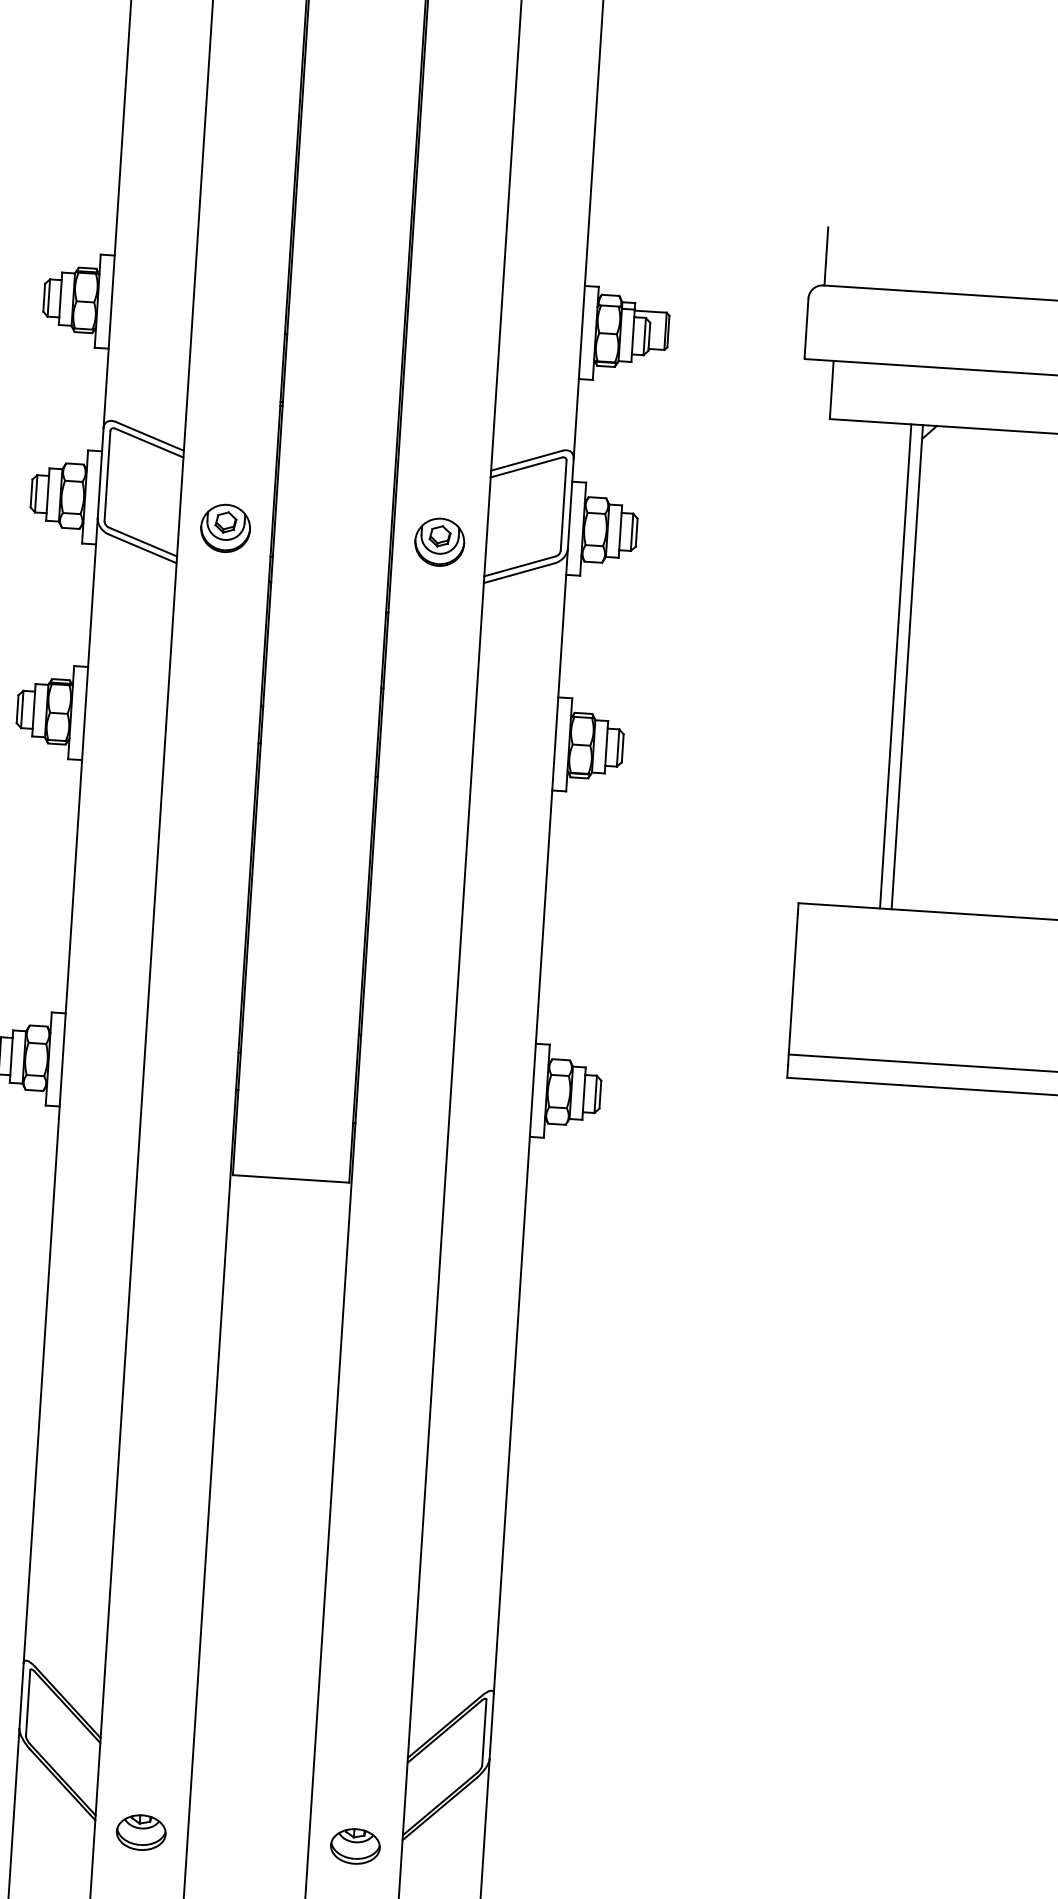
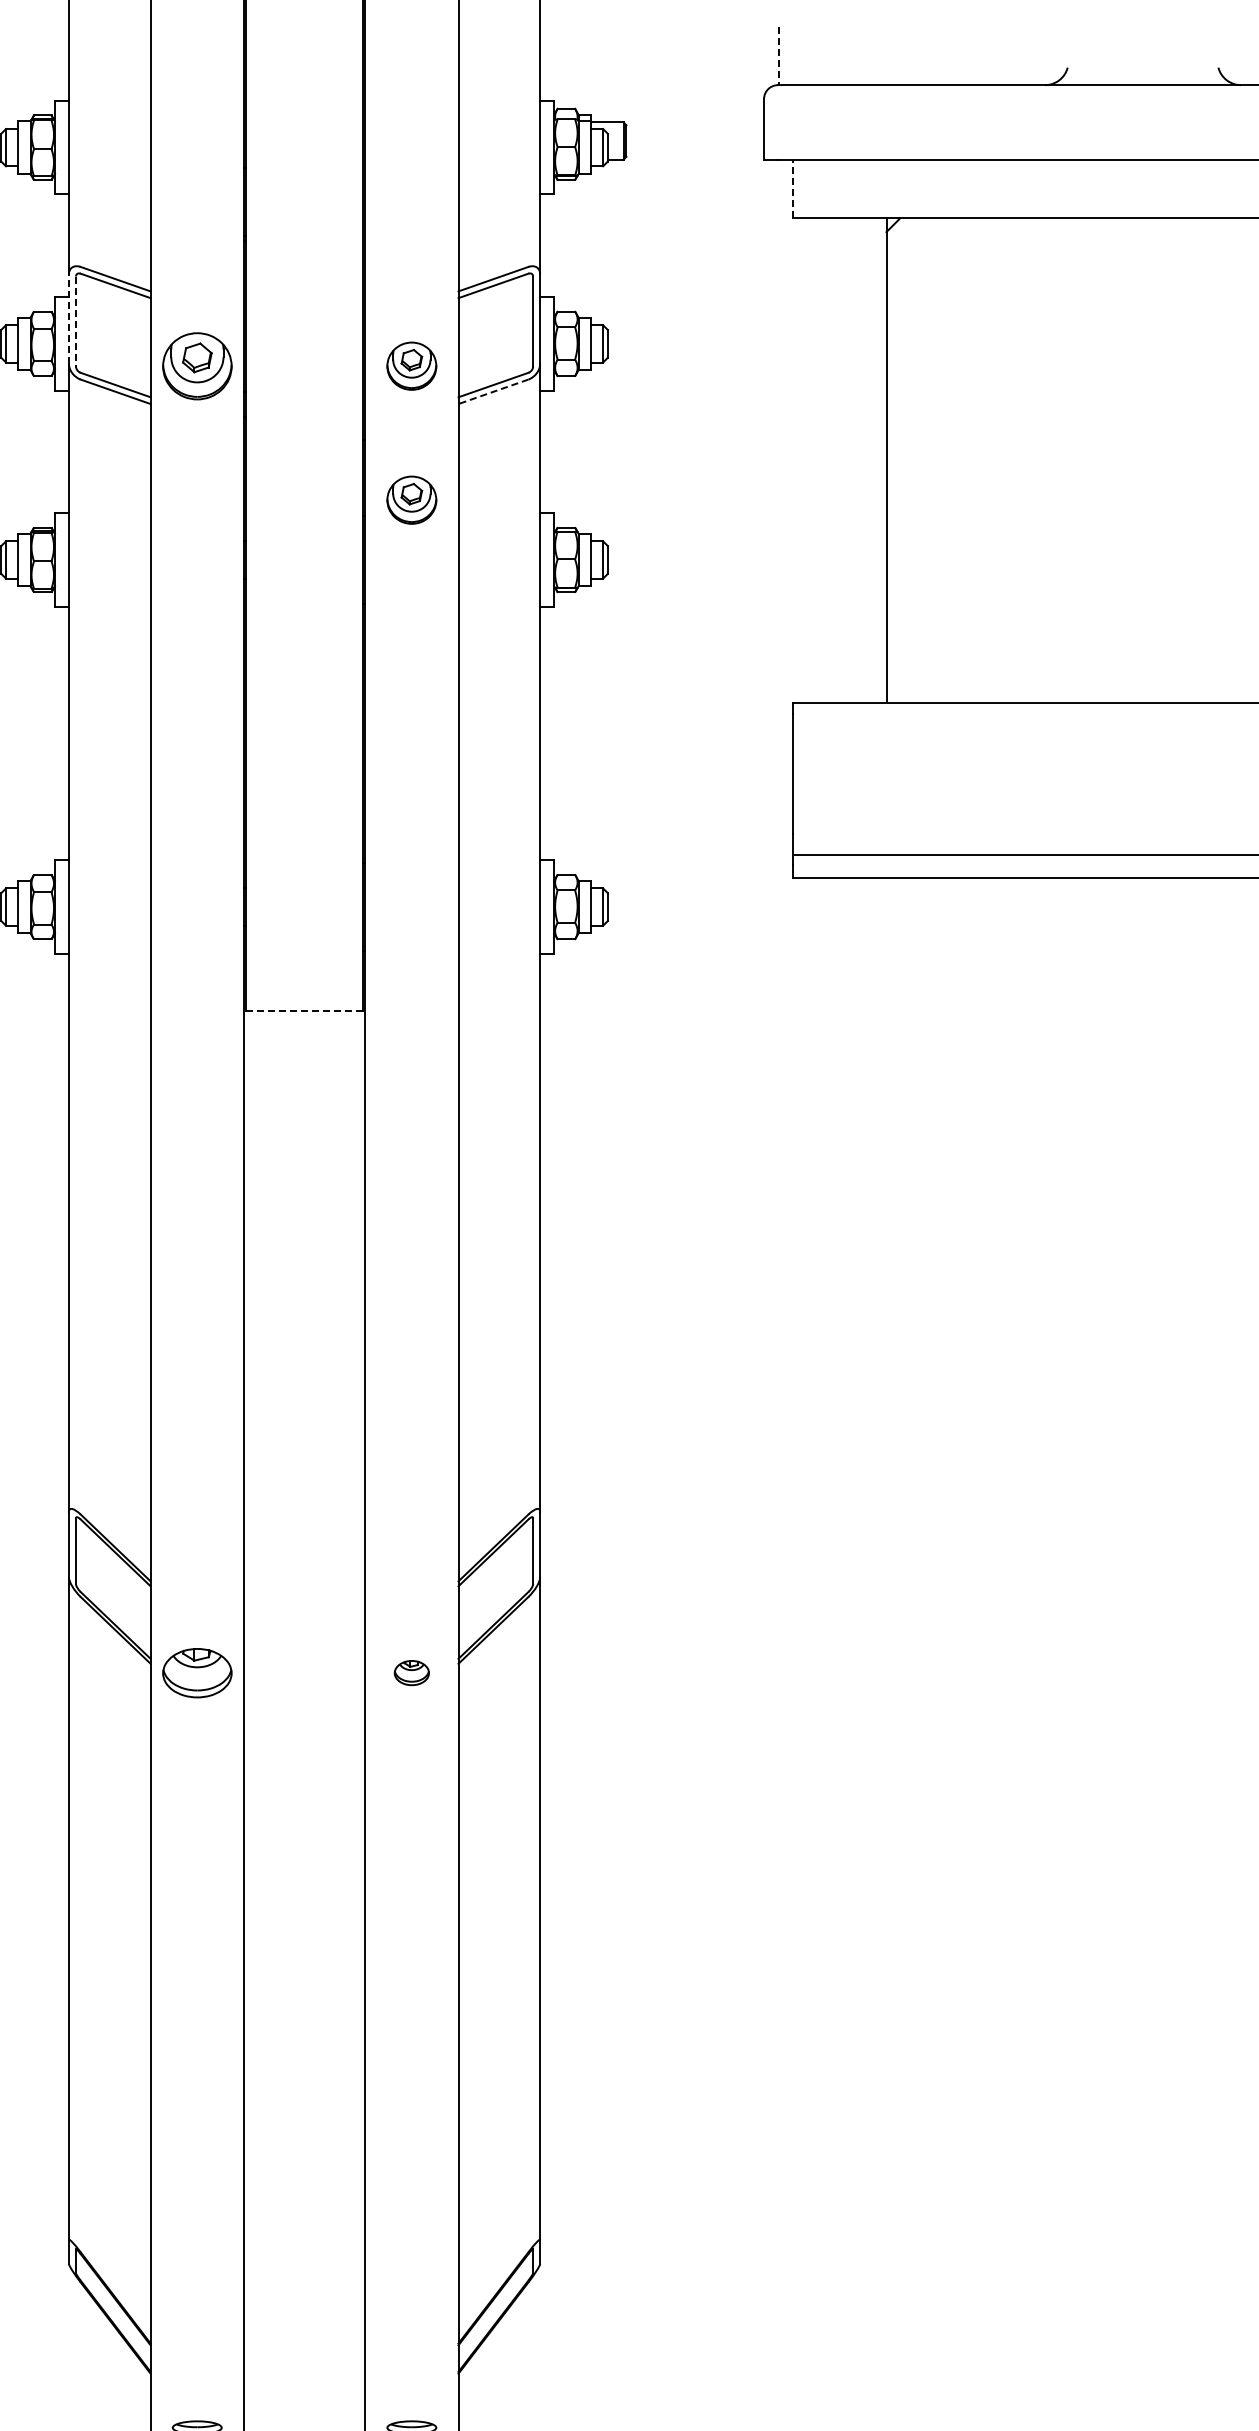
line: (826, 256) -> (779, 56), solid -> dashed
line: (832, 389) -> (793, 188), solid -> dashed
line: (101, 472) -> (69, 318), solid -> dashed
line: (107, 477) -> (76, 322), solid -> dashed
part: (224, 527) -> (196, 365), size x1.4
line: (519, 572) -> (493, 391), solid -> dashed
line: (895, 666) -> (874, 460), removed
part: (430, 675) -> (411, 499), added
line: (291, 1179) -> (305, 1011), solid -> dashed
part: (140, 1831) -> (196, 1672), size x1.4
part: (355, 1845) -> (411, 1672), size x0.7

